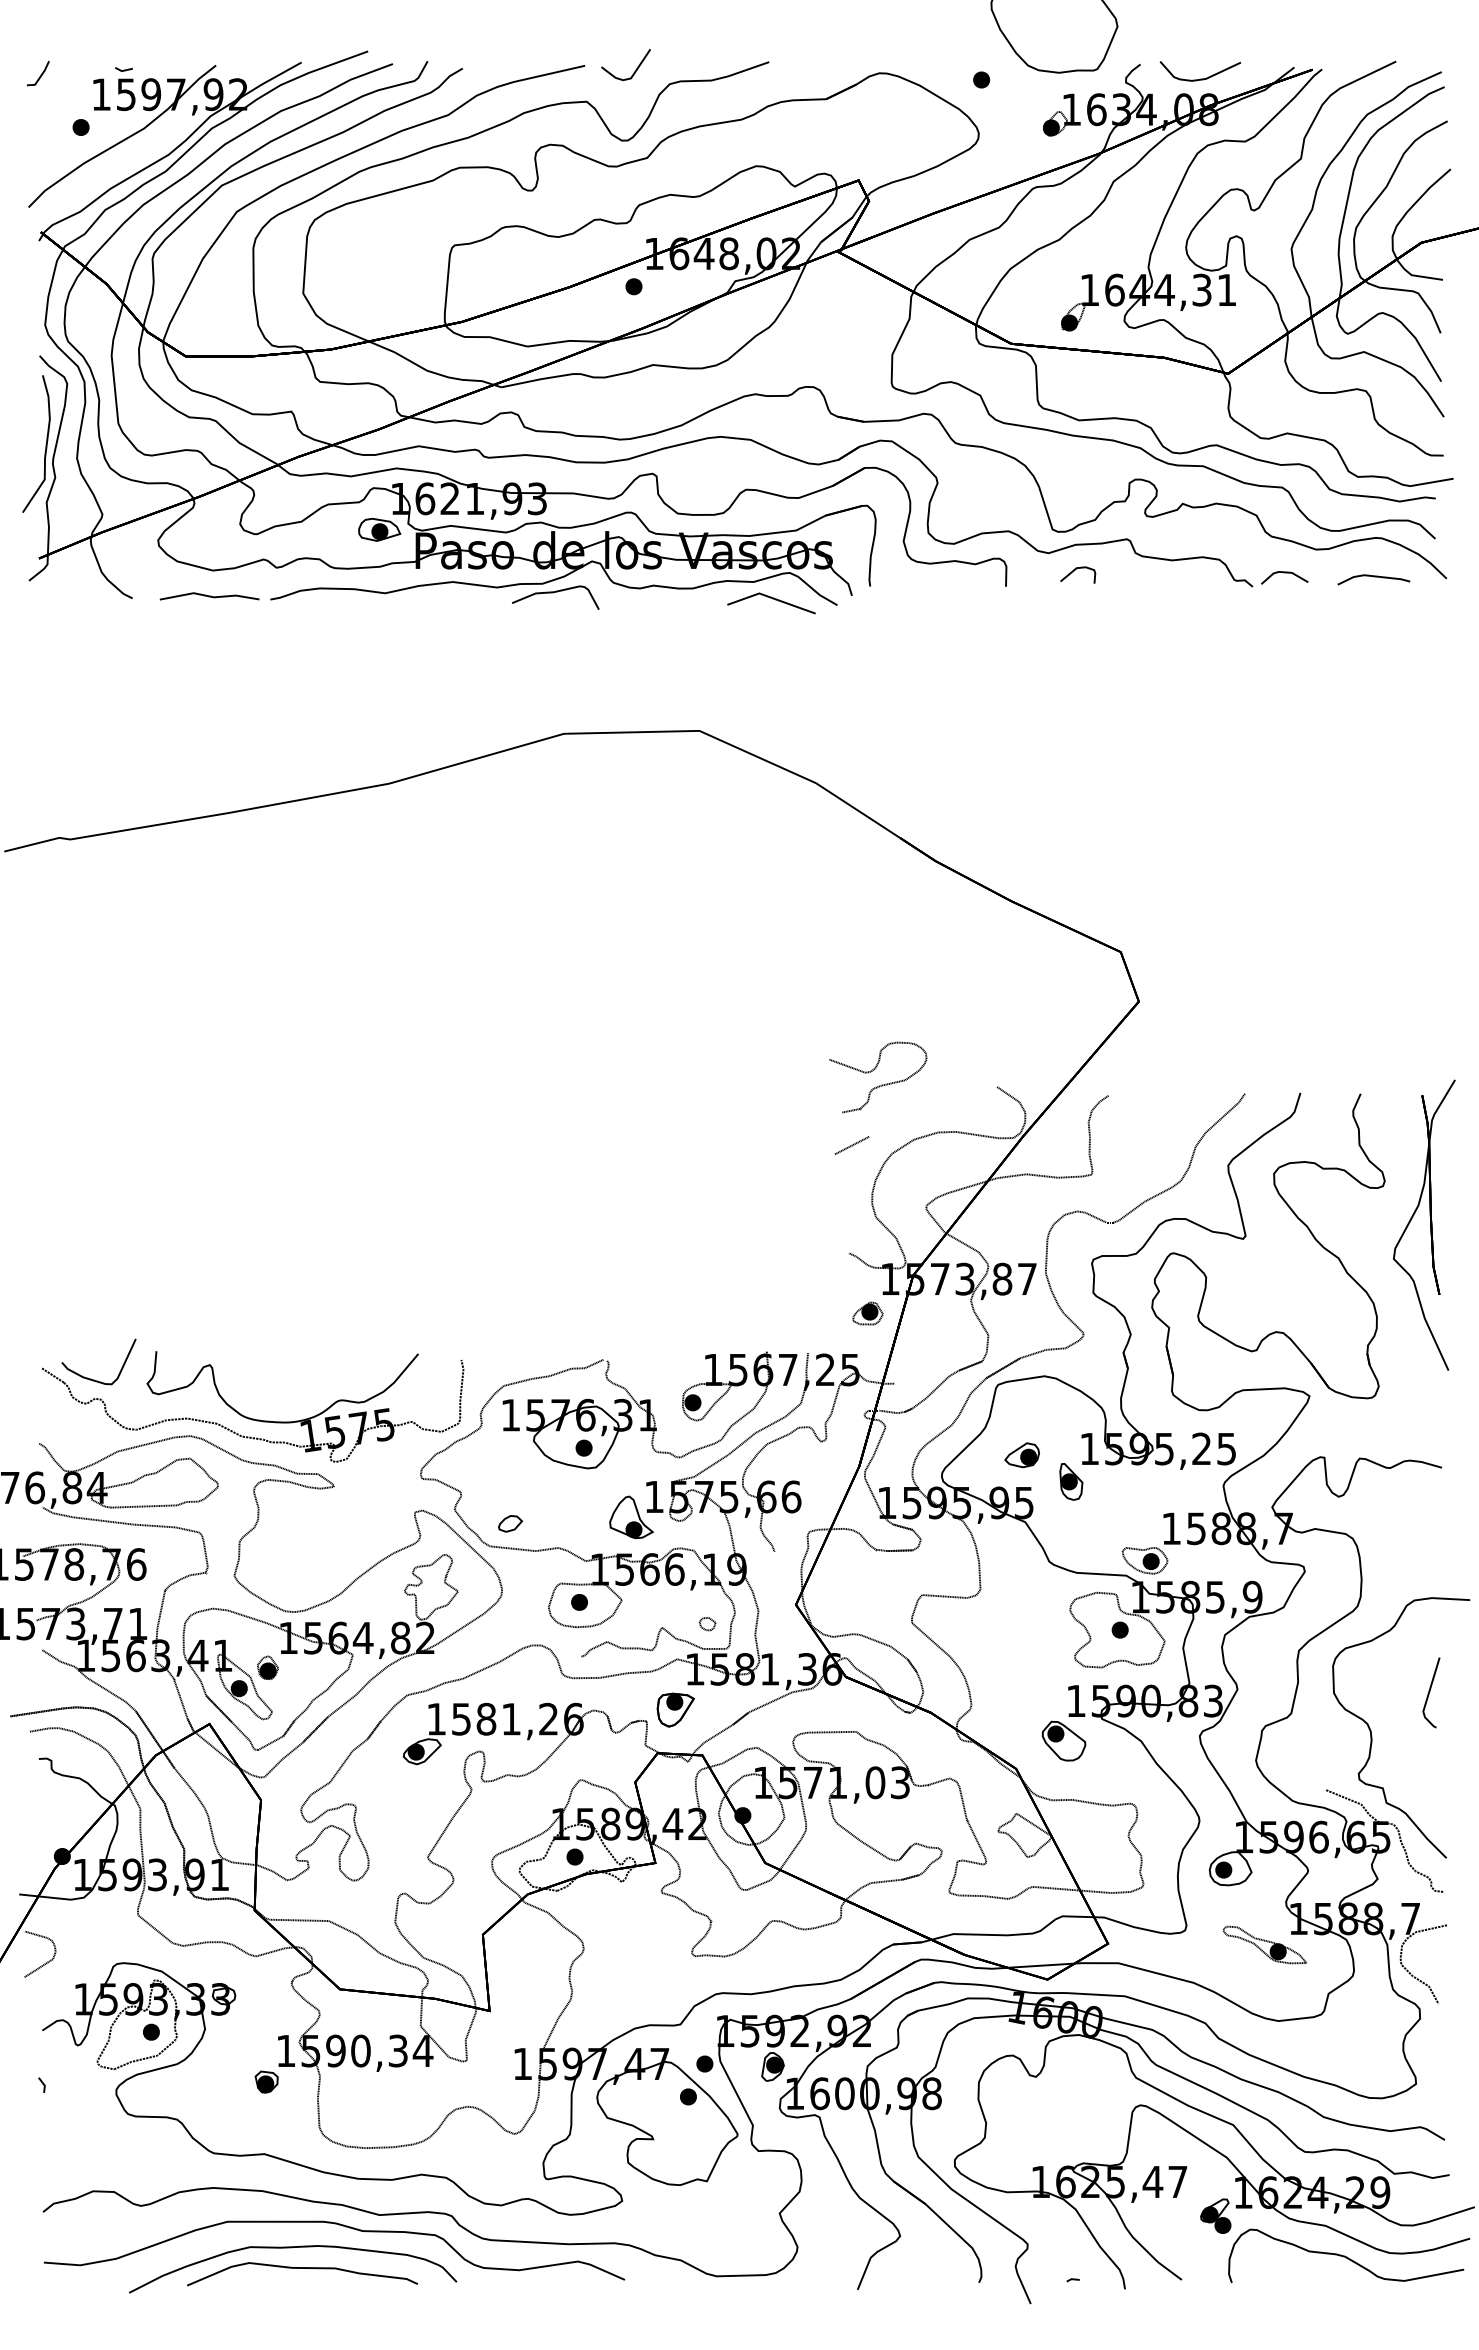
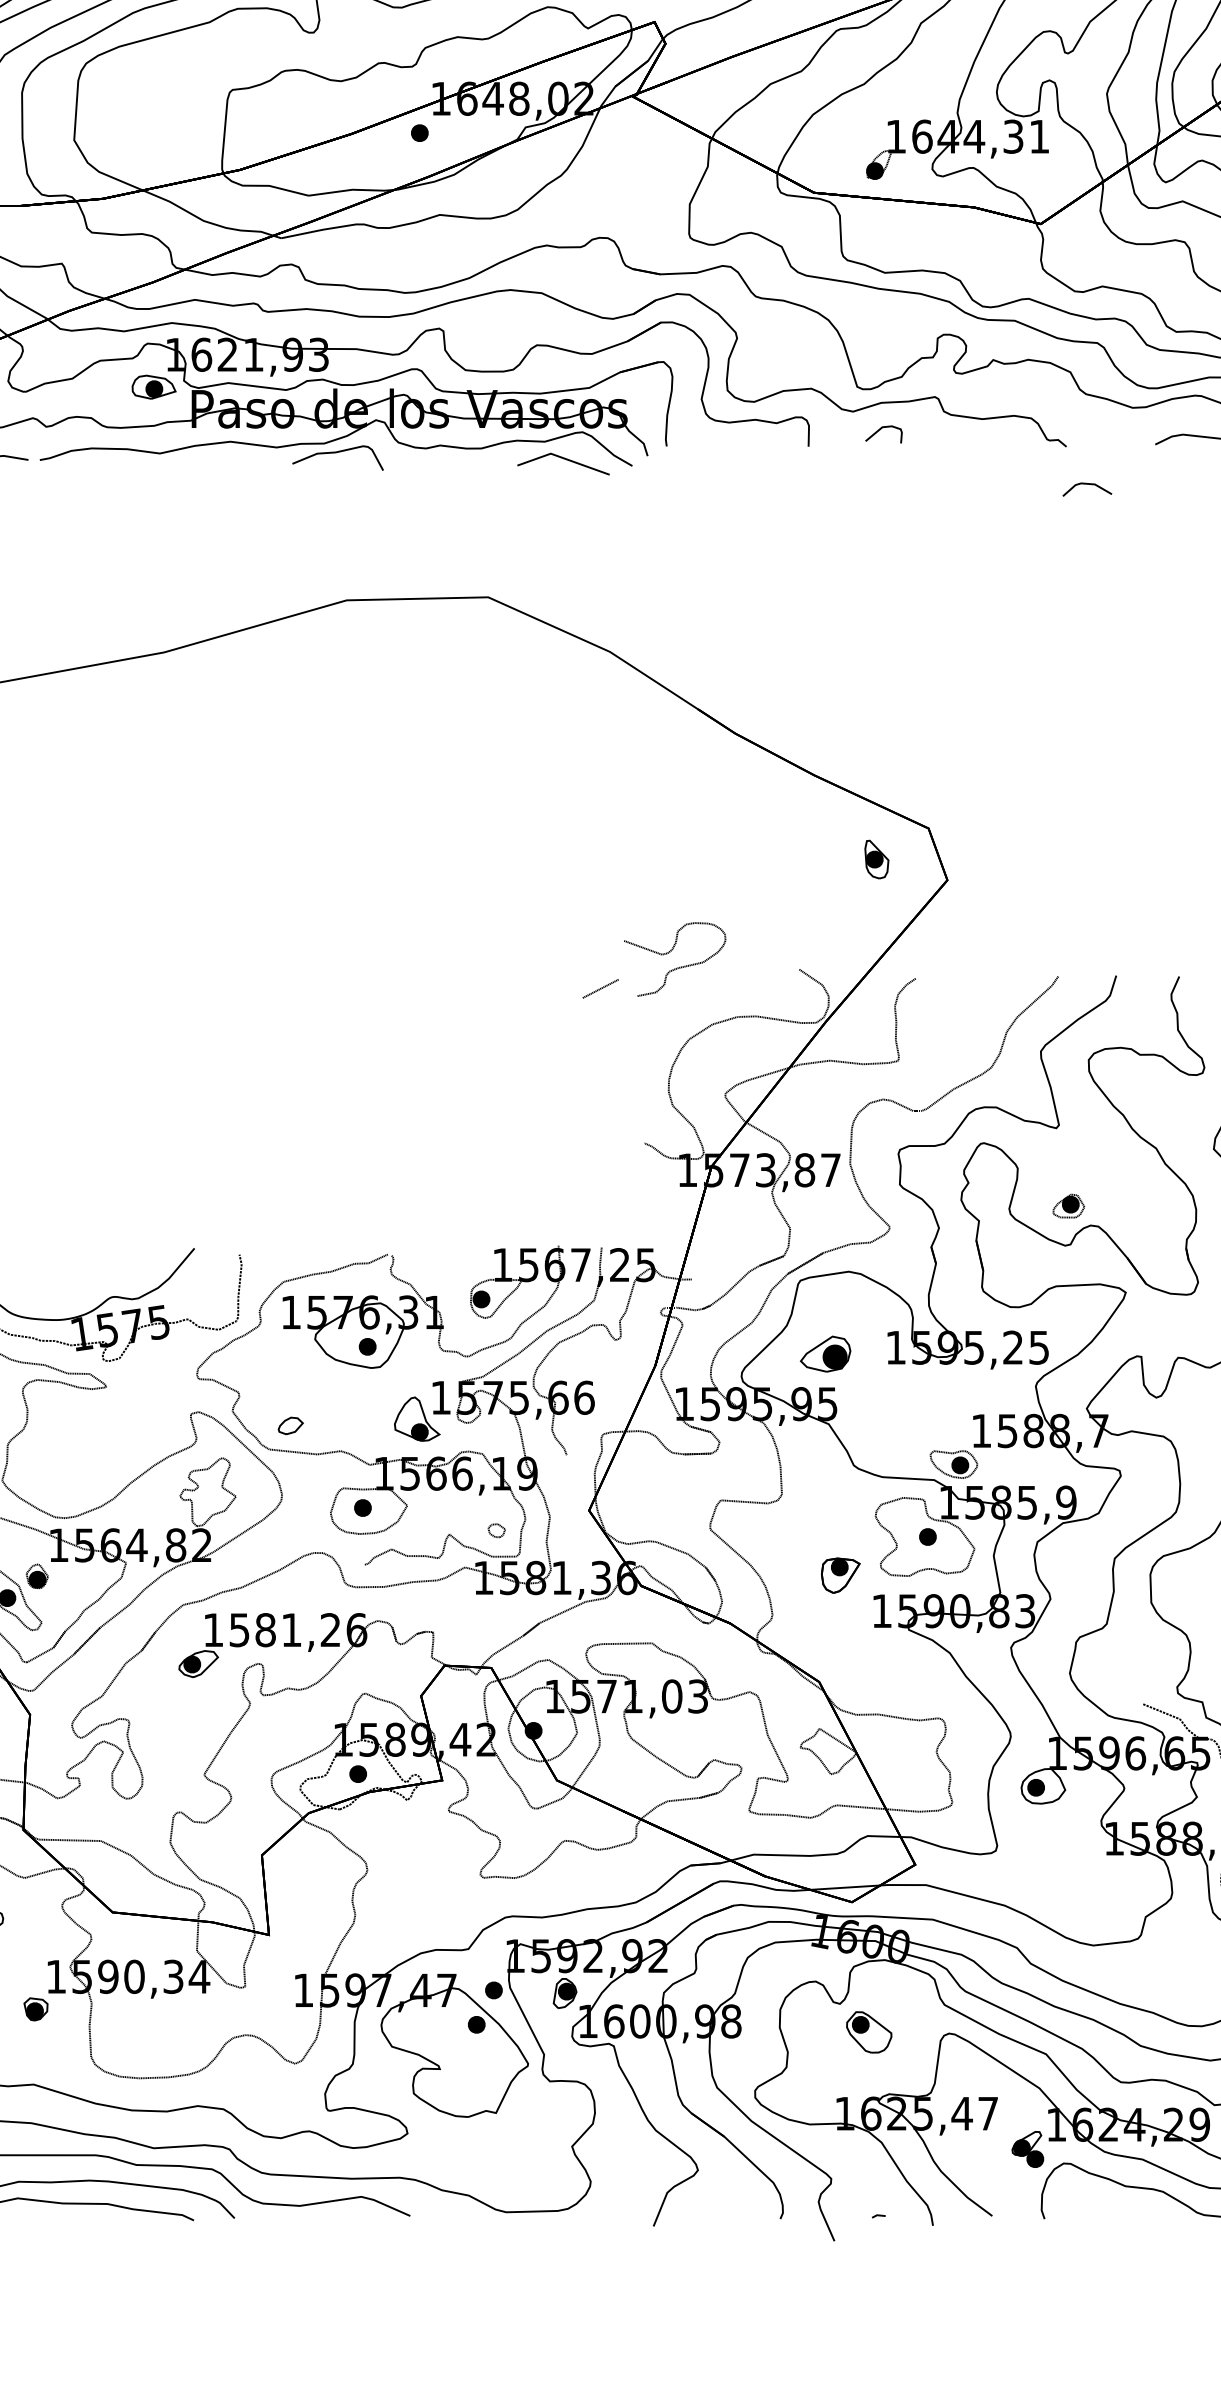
line: (1284, 573) -> (1087, 485), moved
line: (851, 1145) -> (600, 988), moved
part: (867, 1313) -> (1068, 1206), moved
part: (1021, 1455) -> (824, 1354), size x1.4
part: (1071, 1481) -> (877, 859), moved
part: (675, 1709) -> (840, 1575), moved
part: (1063, 1740) -> (868, 2031), moved
part: (1264, 1944) -> (1078, 1865), removed

